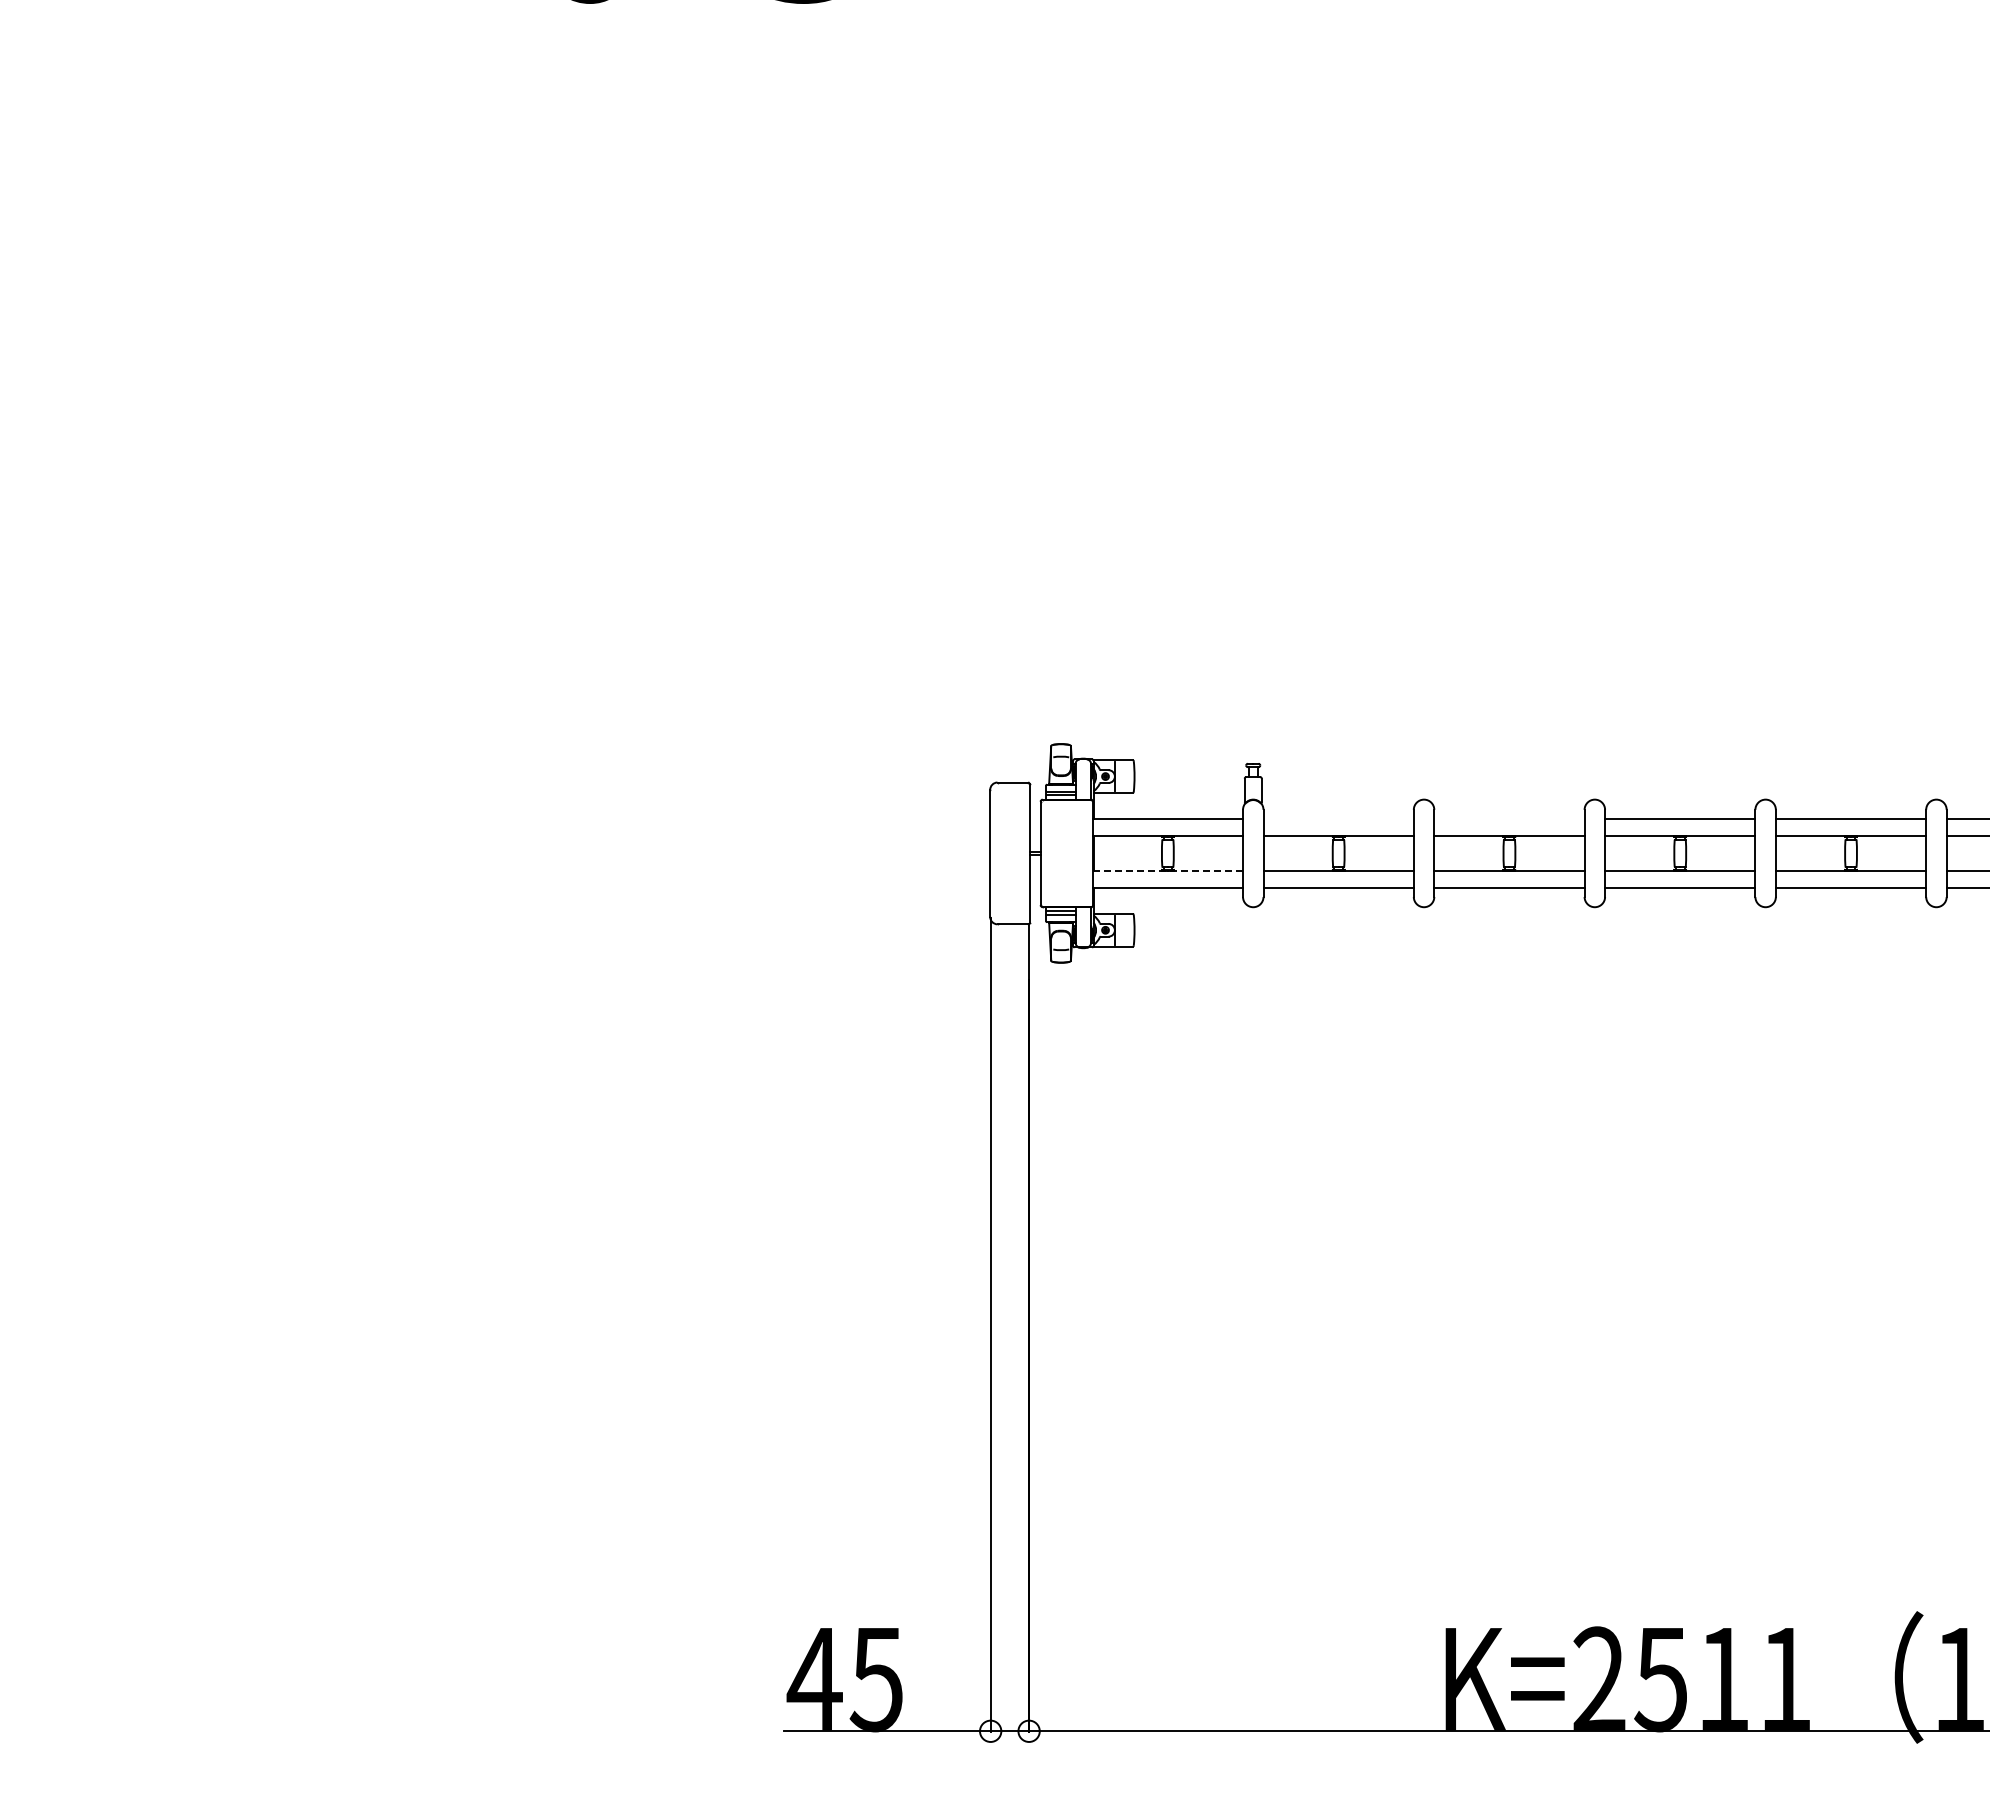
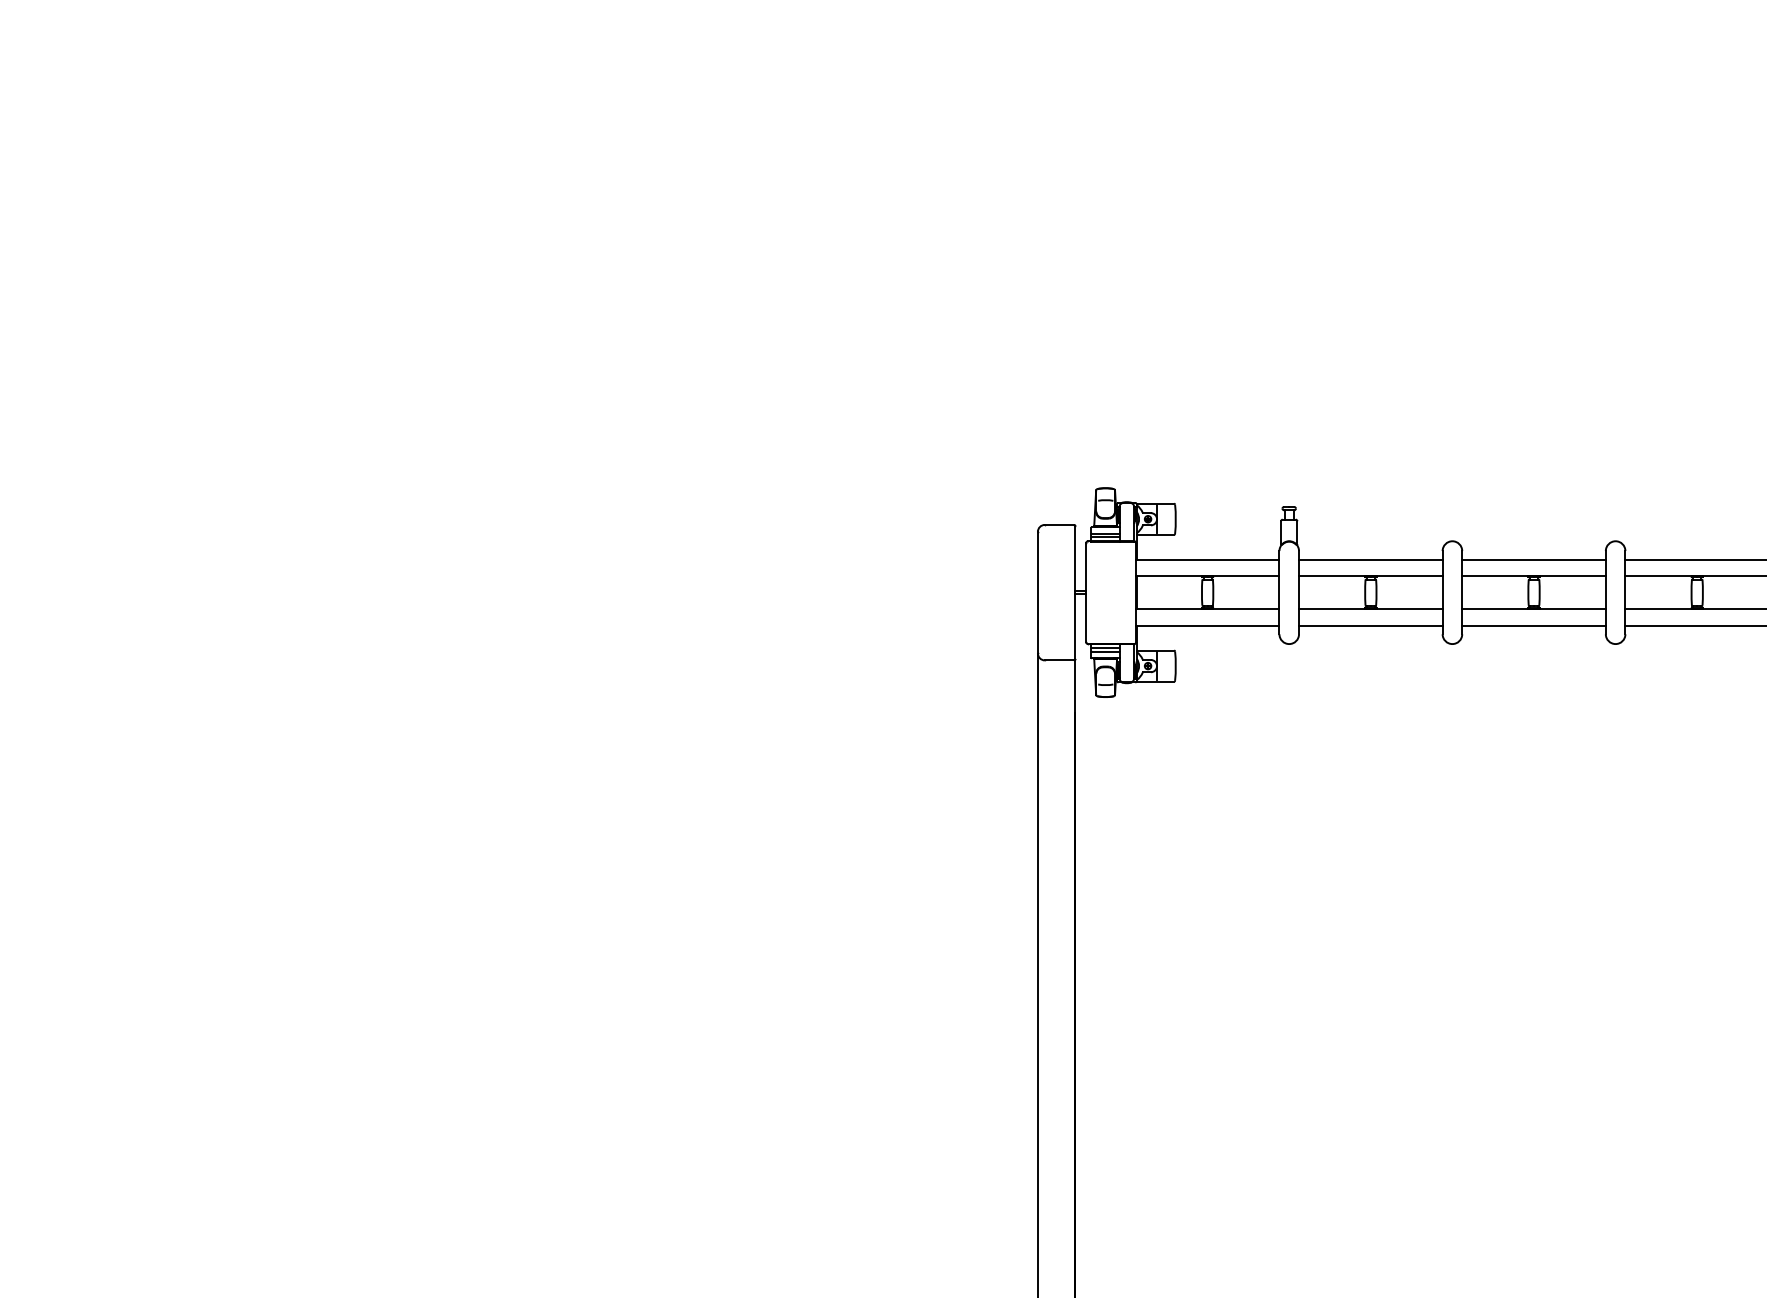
line: (1338, 818) -> (1370, 559), added
line: (1509, 818) -> (1534, 559), added
line: (1168, 870) -> (1208, 608), dashed -> solid

